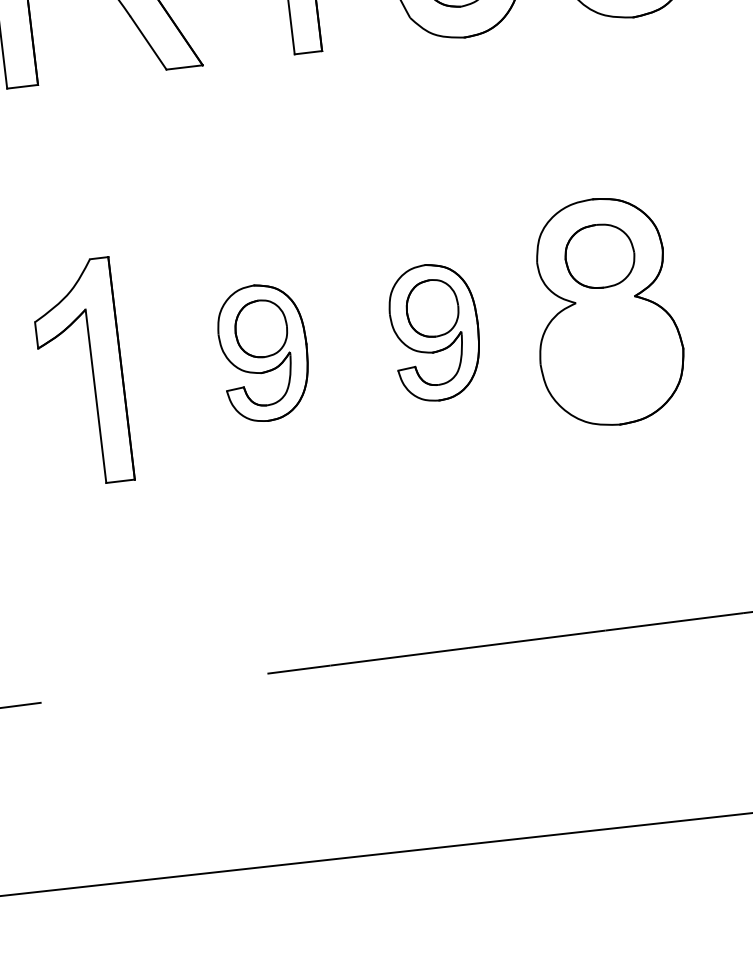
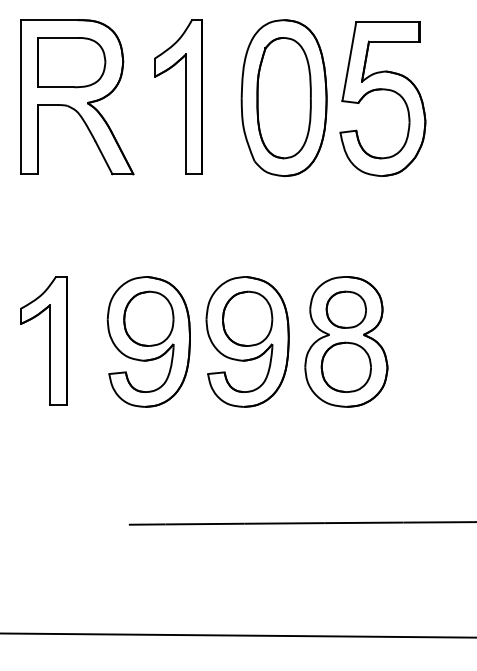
part: (435, 331) -> (247, 341), size x1.67
part: (263, 352) -> (148, 341), size x1.67
part: (610, 354) -> (345, 366), added

